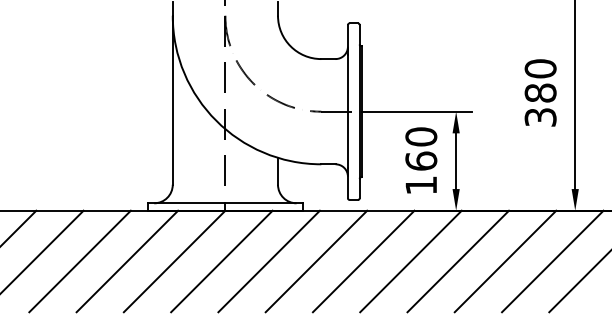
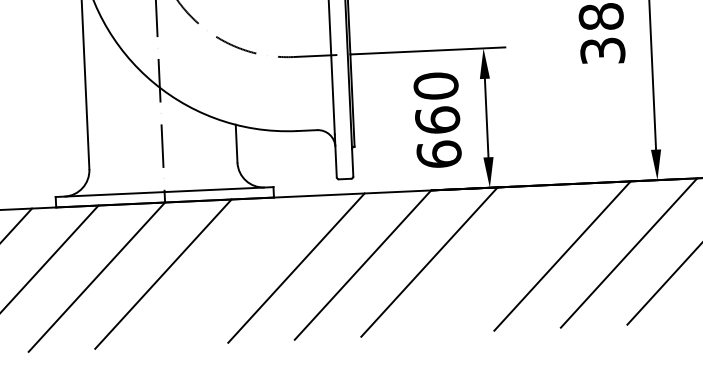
text: (421, 184) -> (439, 153), 160 -> 660
line: (268, 261) -> (228, 271), removed
line: (458, 261) -> (496, 259), removed

